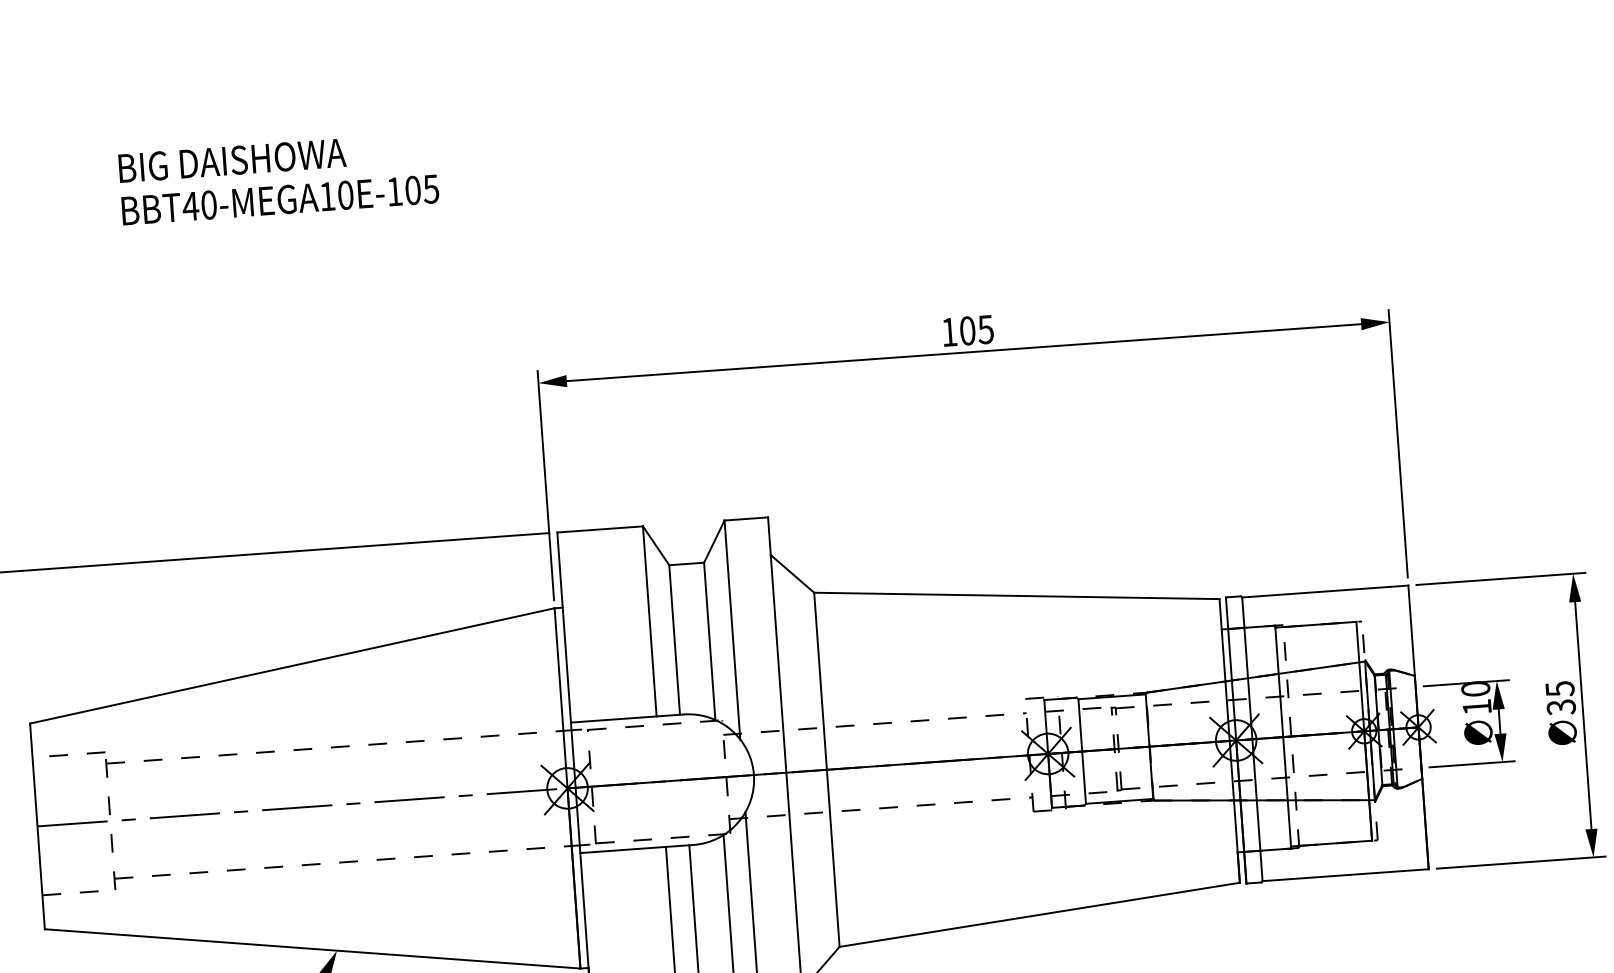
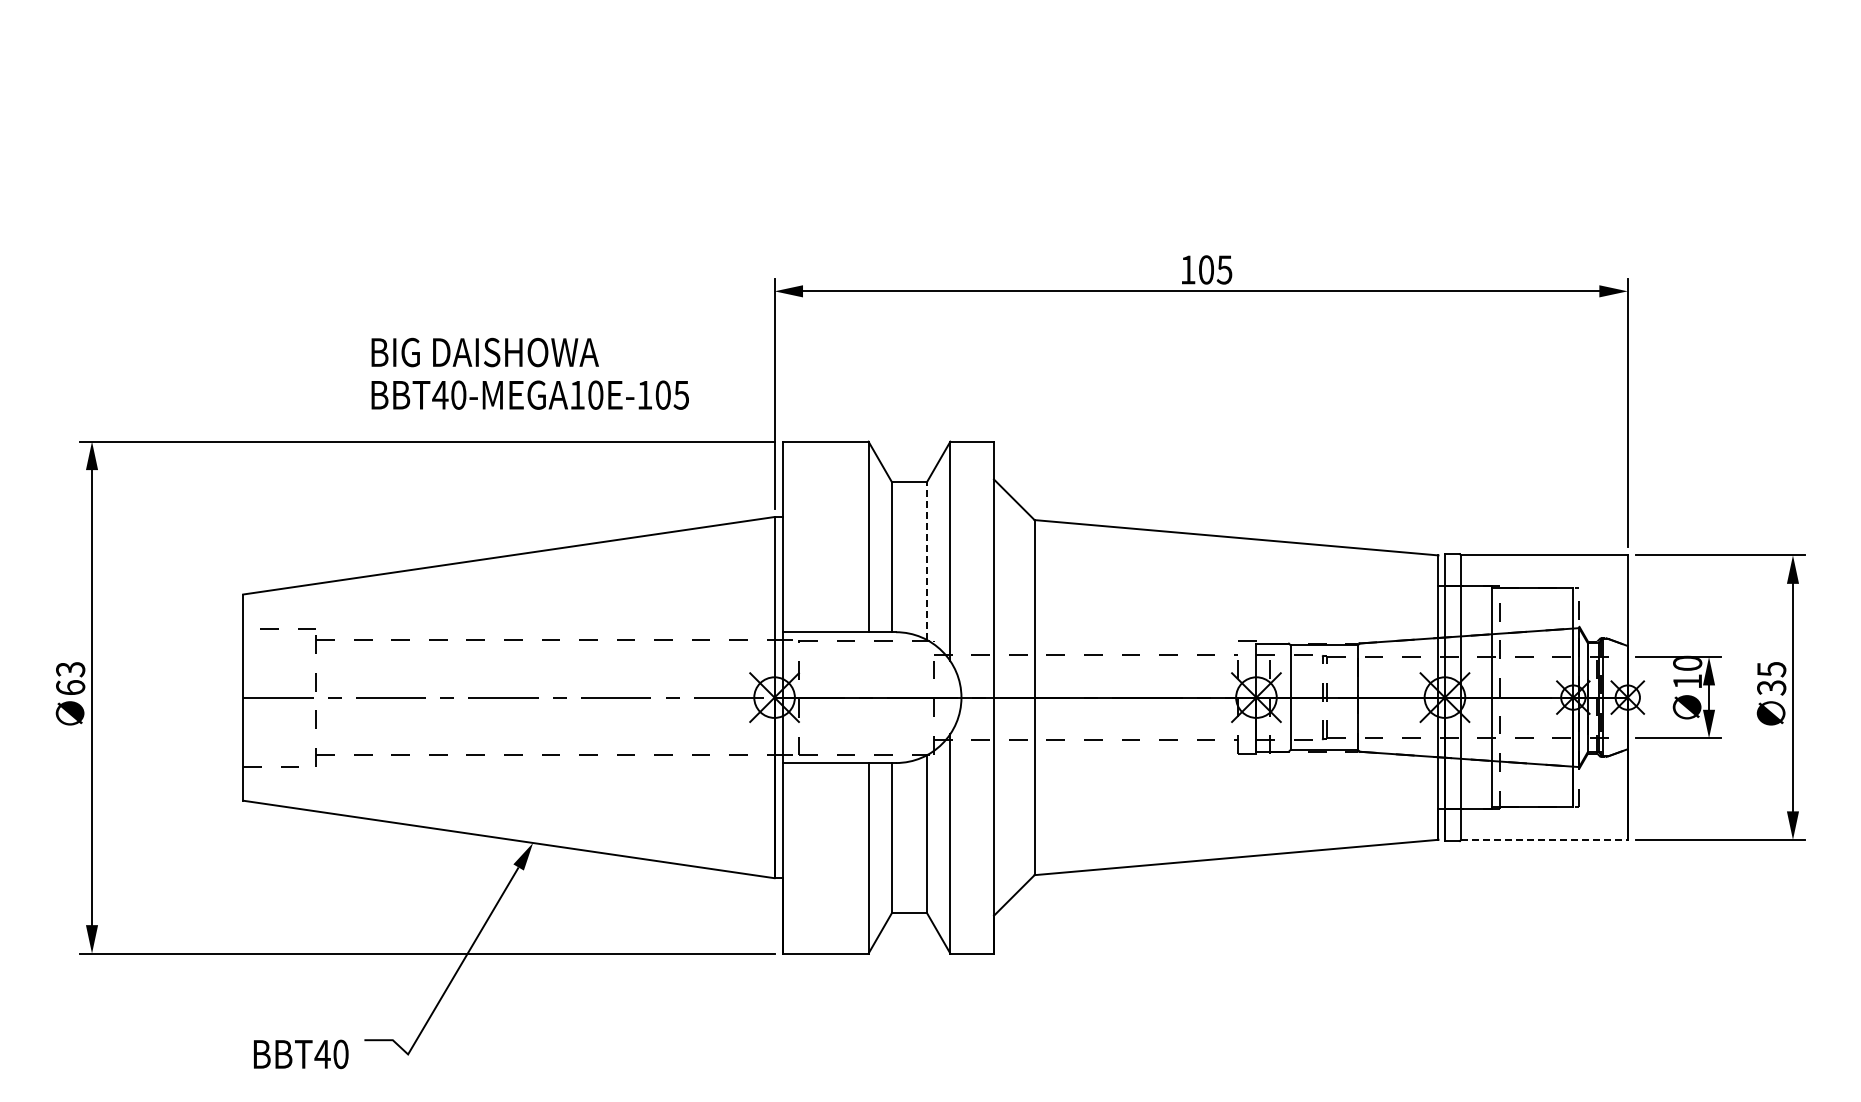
text: (278, 178) -> (529, 373), moved
line: (709, 641) -> (926, 561), solid -> dashed
line: (1345, 874) -> (1544, 839), solid -> dashed

